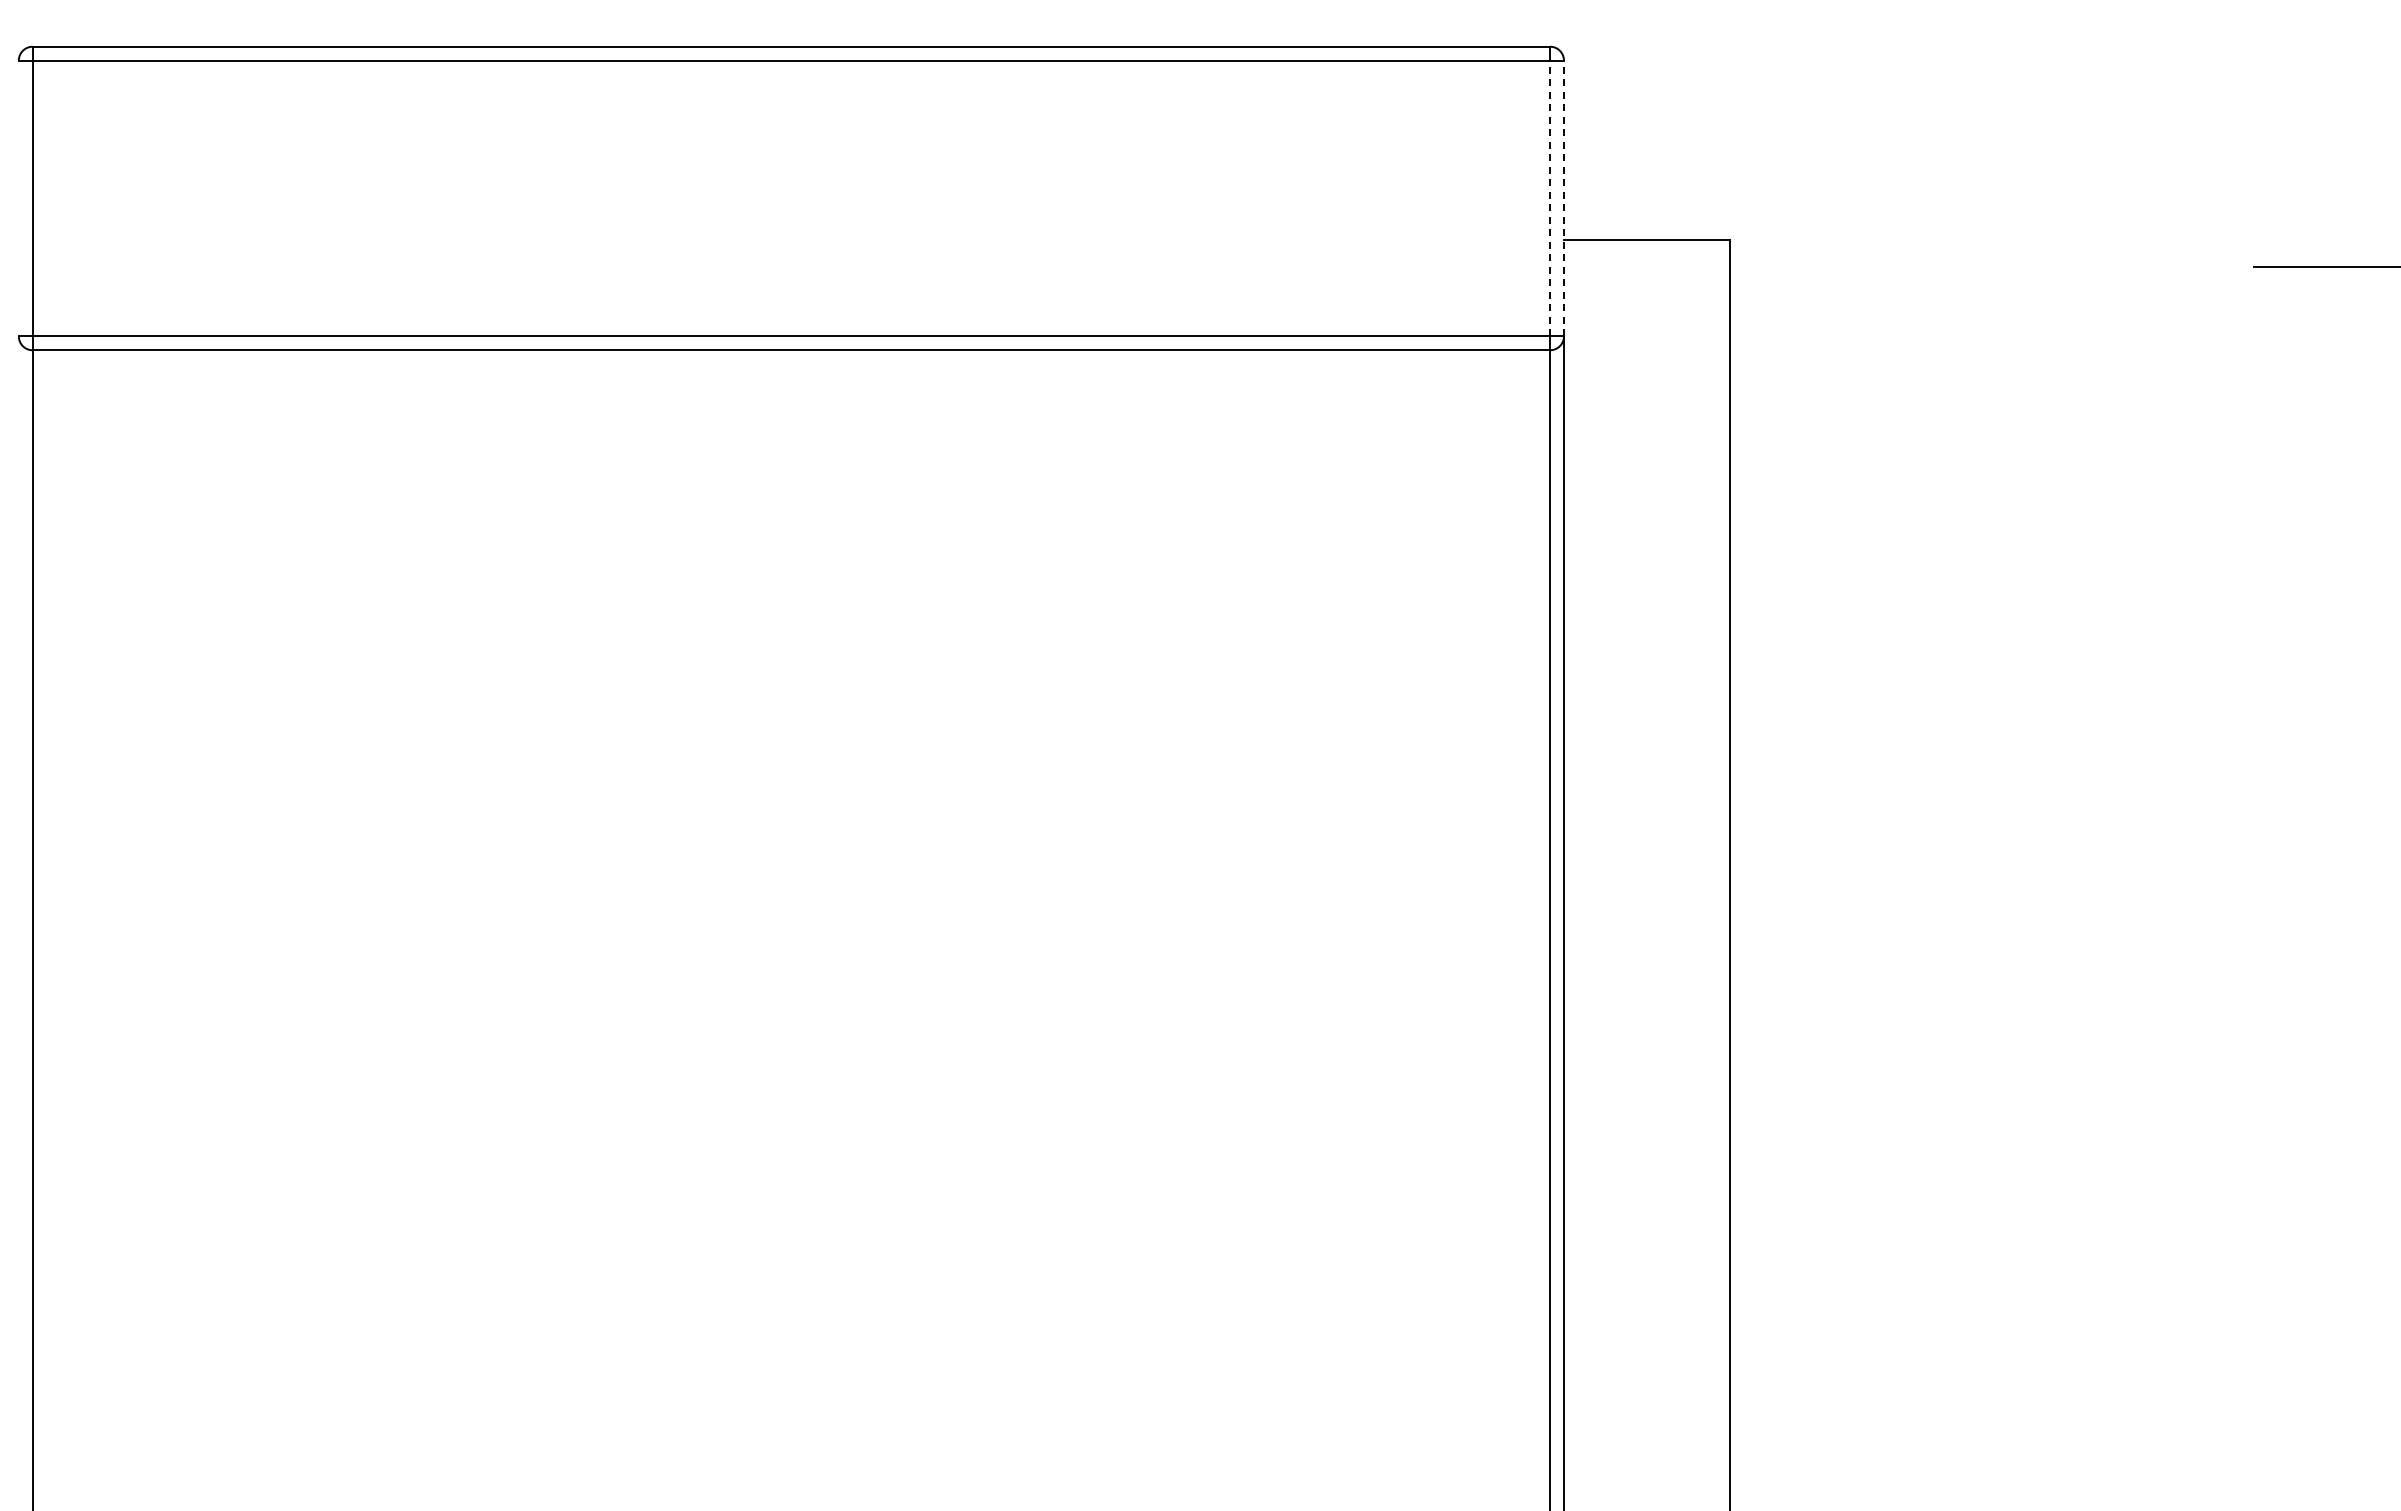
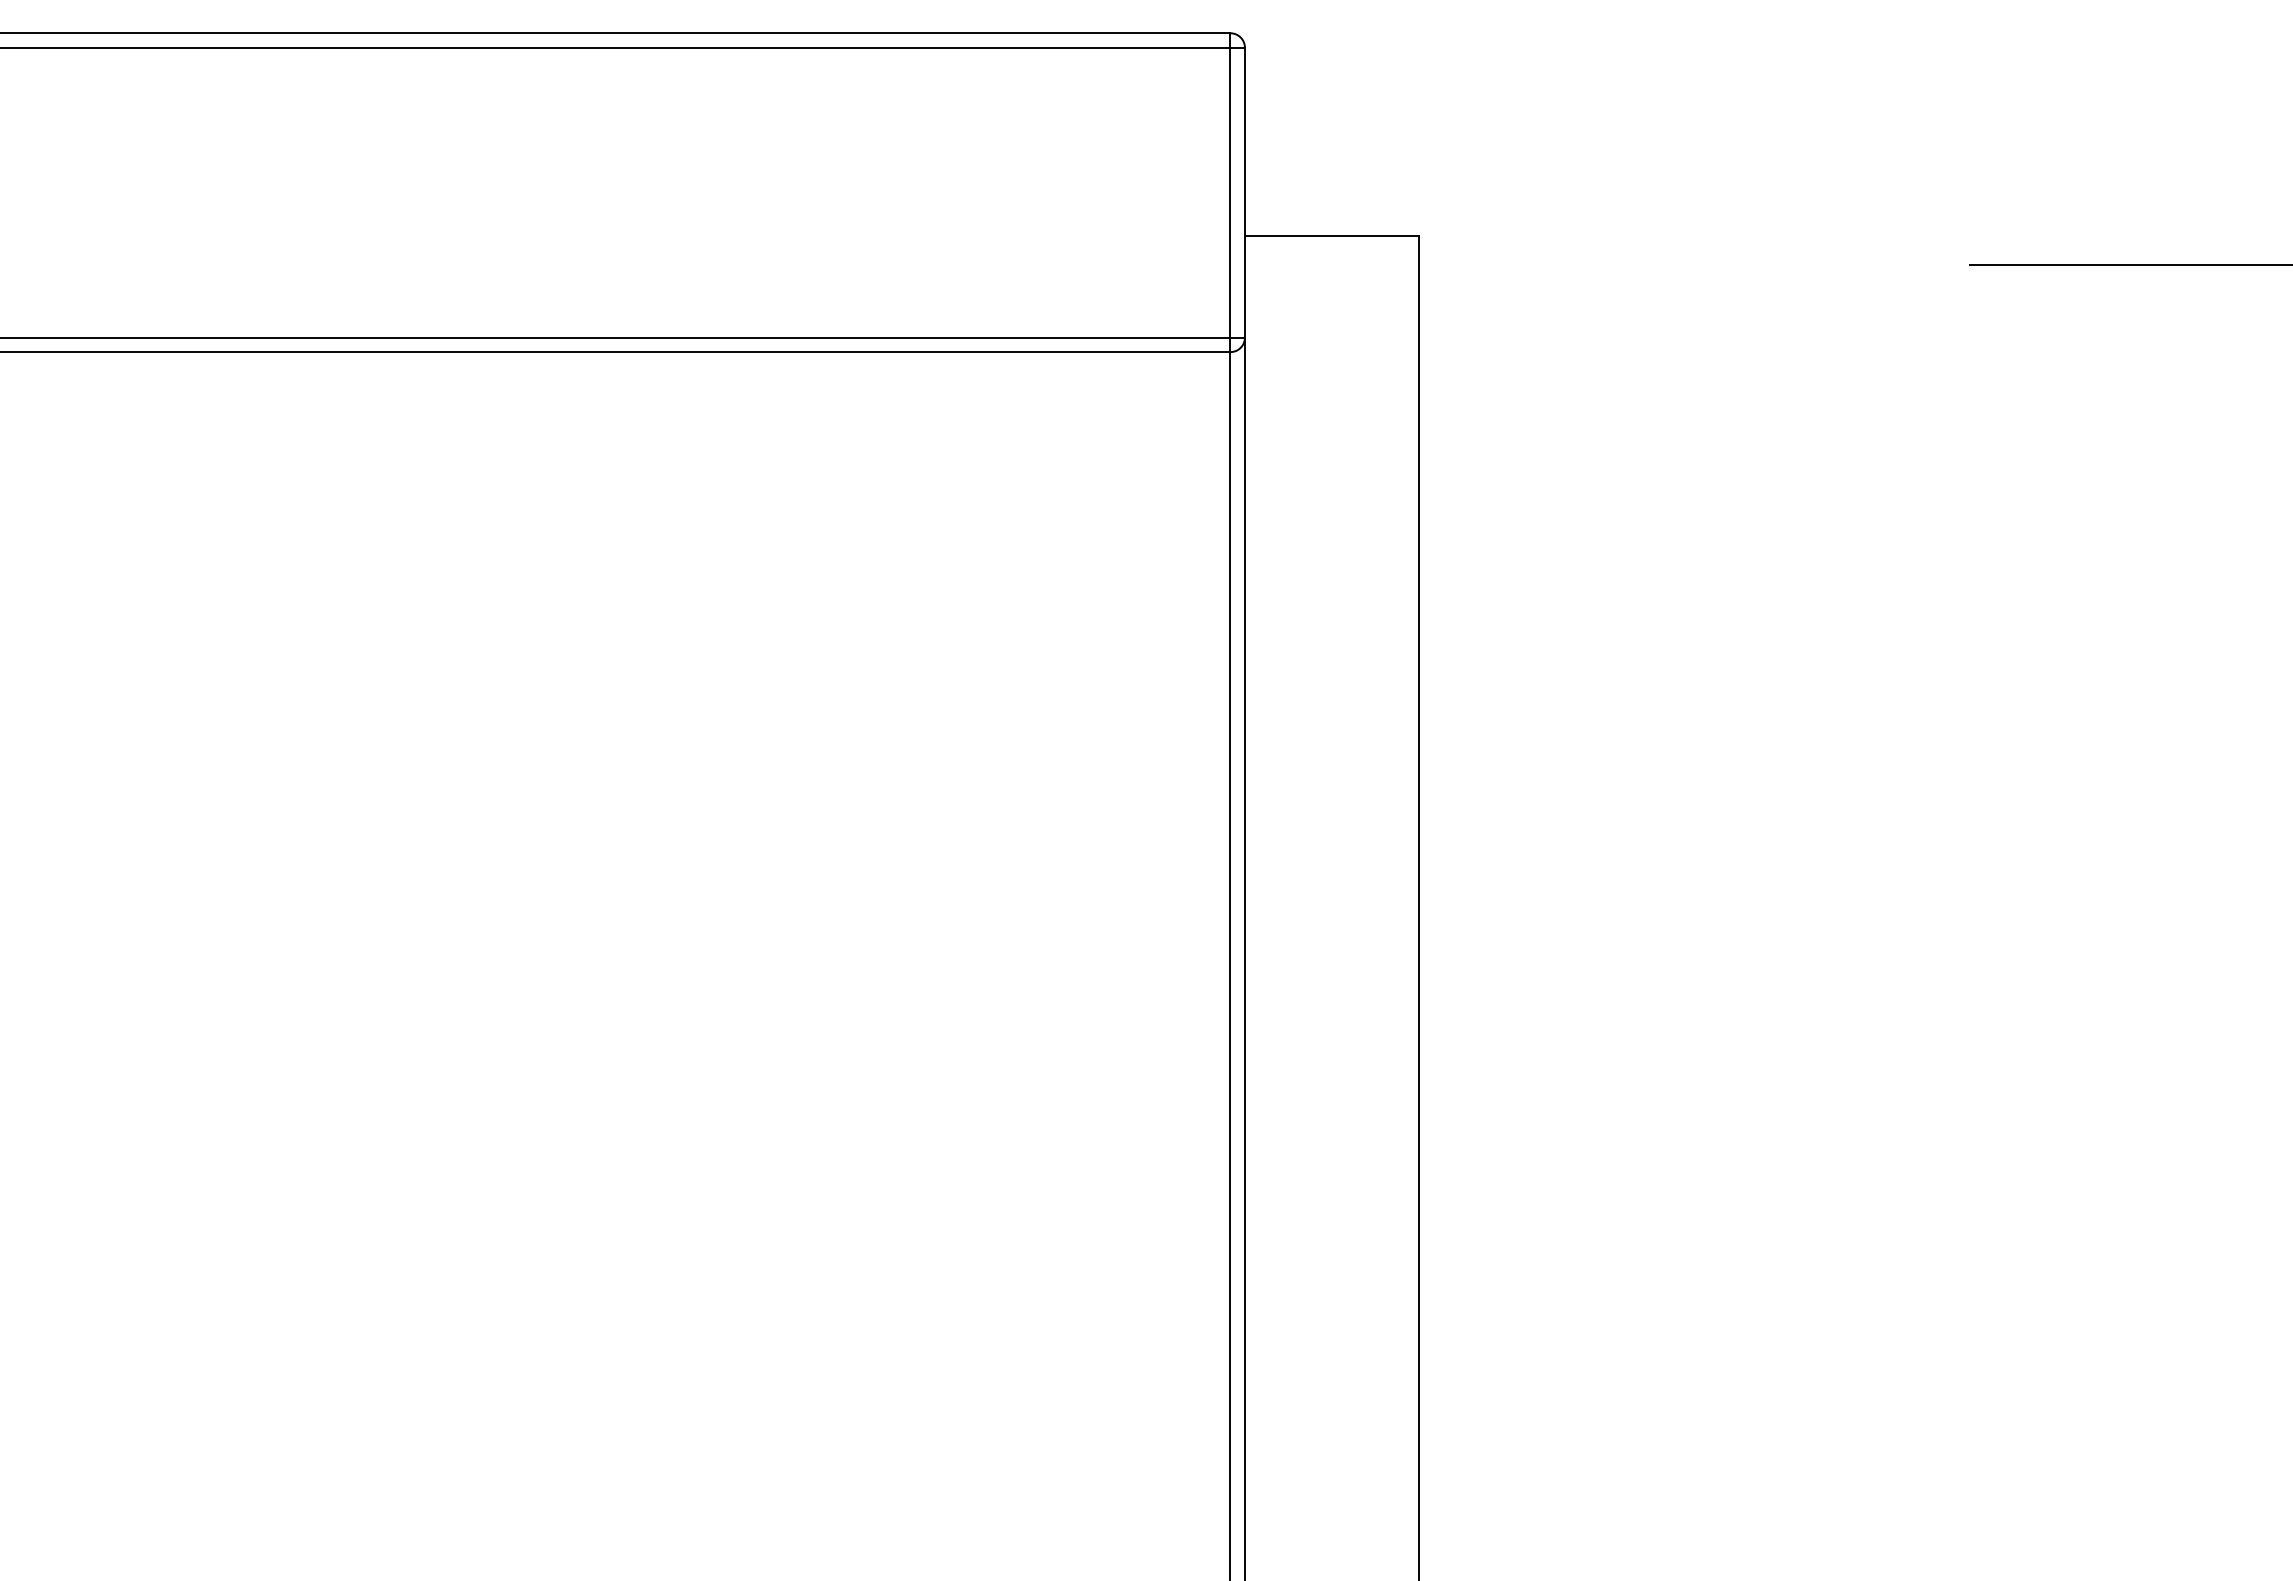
line: (1550, 198) -> (1230, 192), dashed -> solid
line: (1563, 198) -> (1244, 192), dashed -> solid

